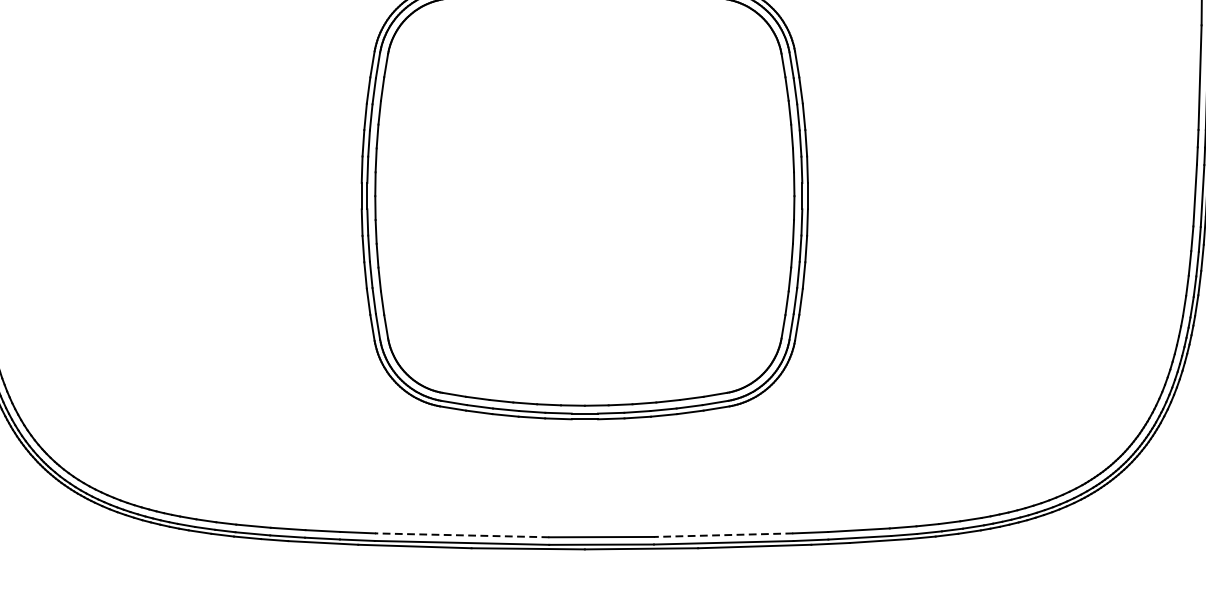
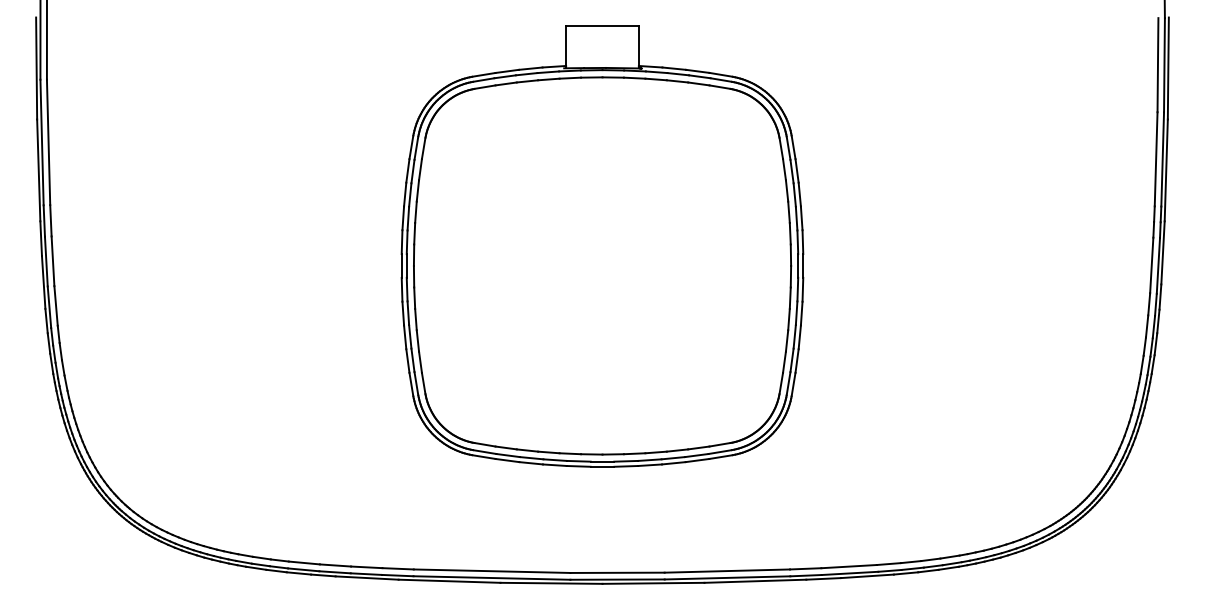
line: (461, 535) -> (491, 571), dashed -> solid
line: (723, 535) -> (727, 571), dashed -> solid

